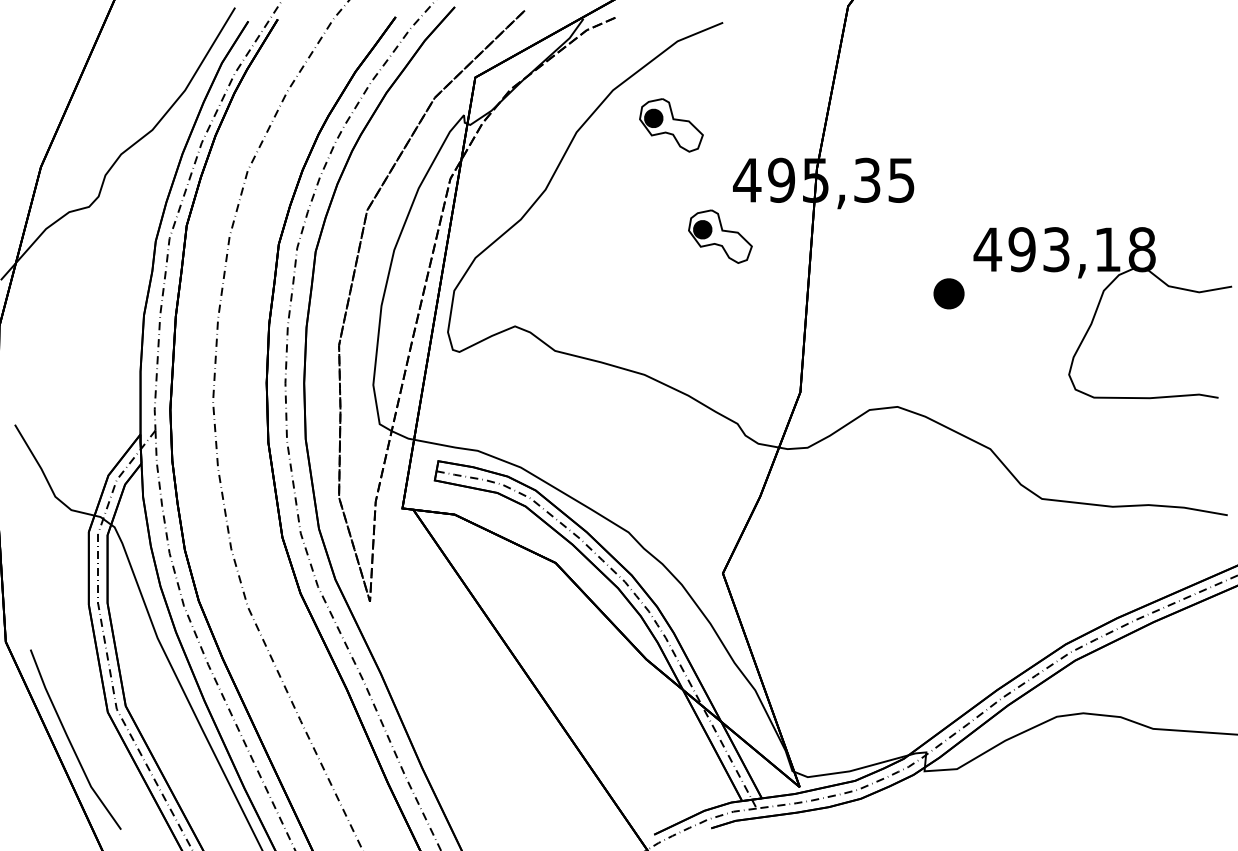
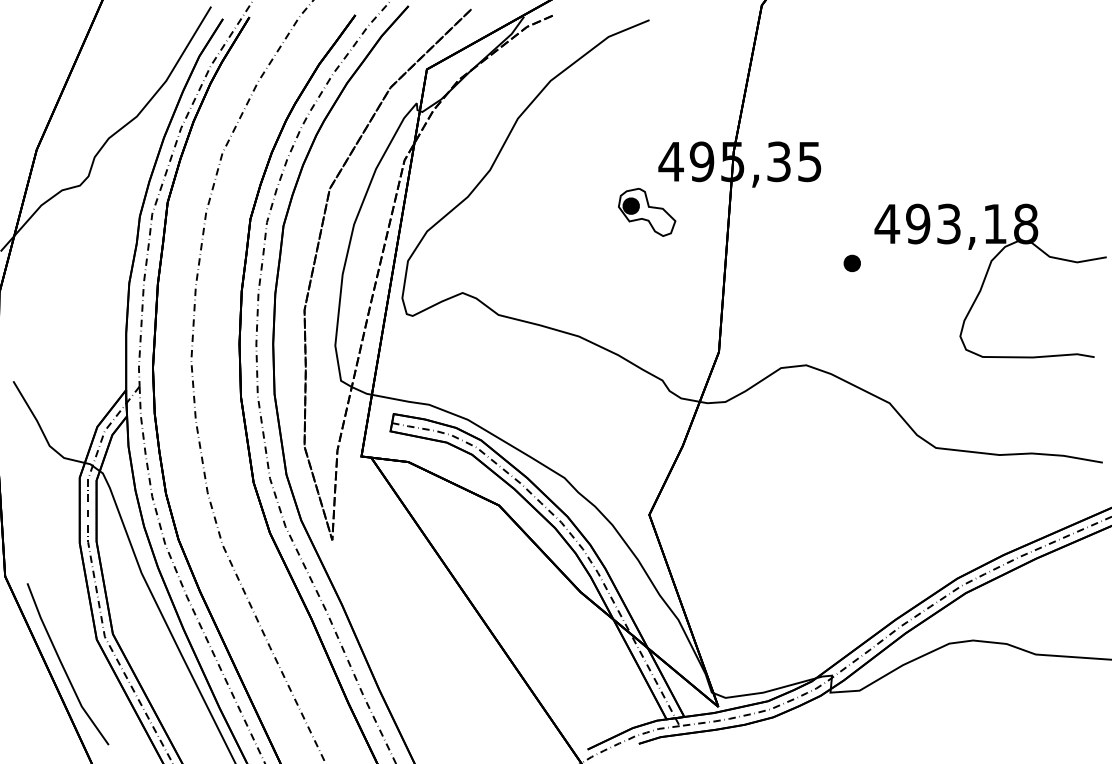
part: (671, 124) -> (603, 111), removed
part: (947, 292) -> (851, 262), size x0.62

